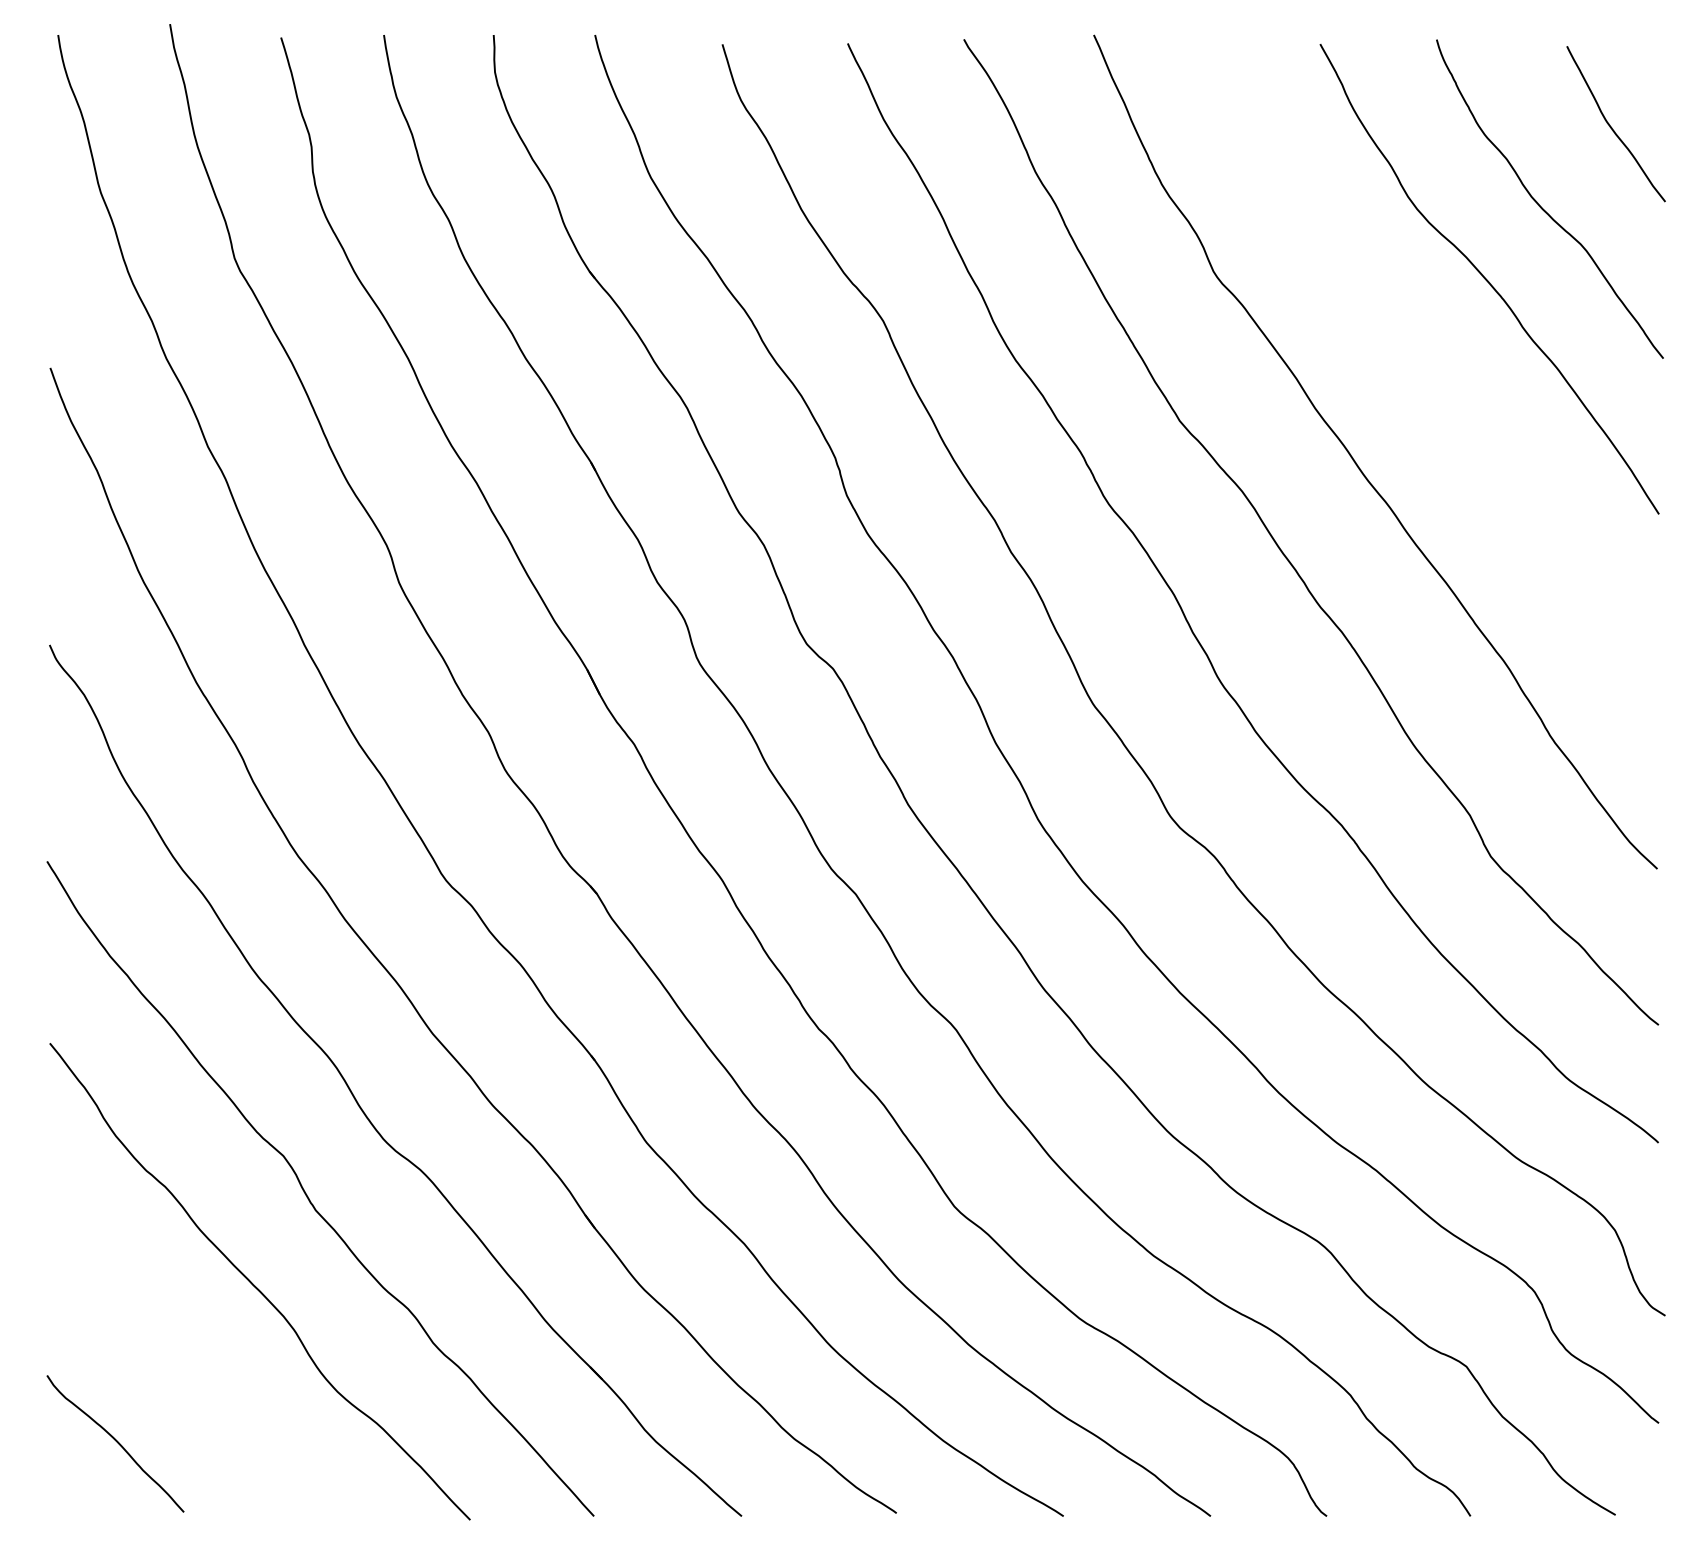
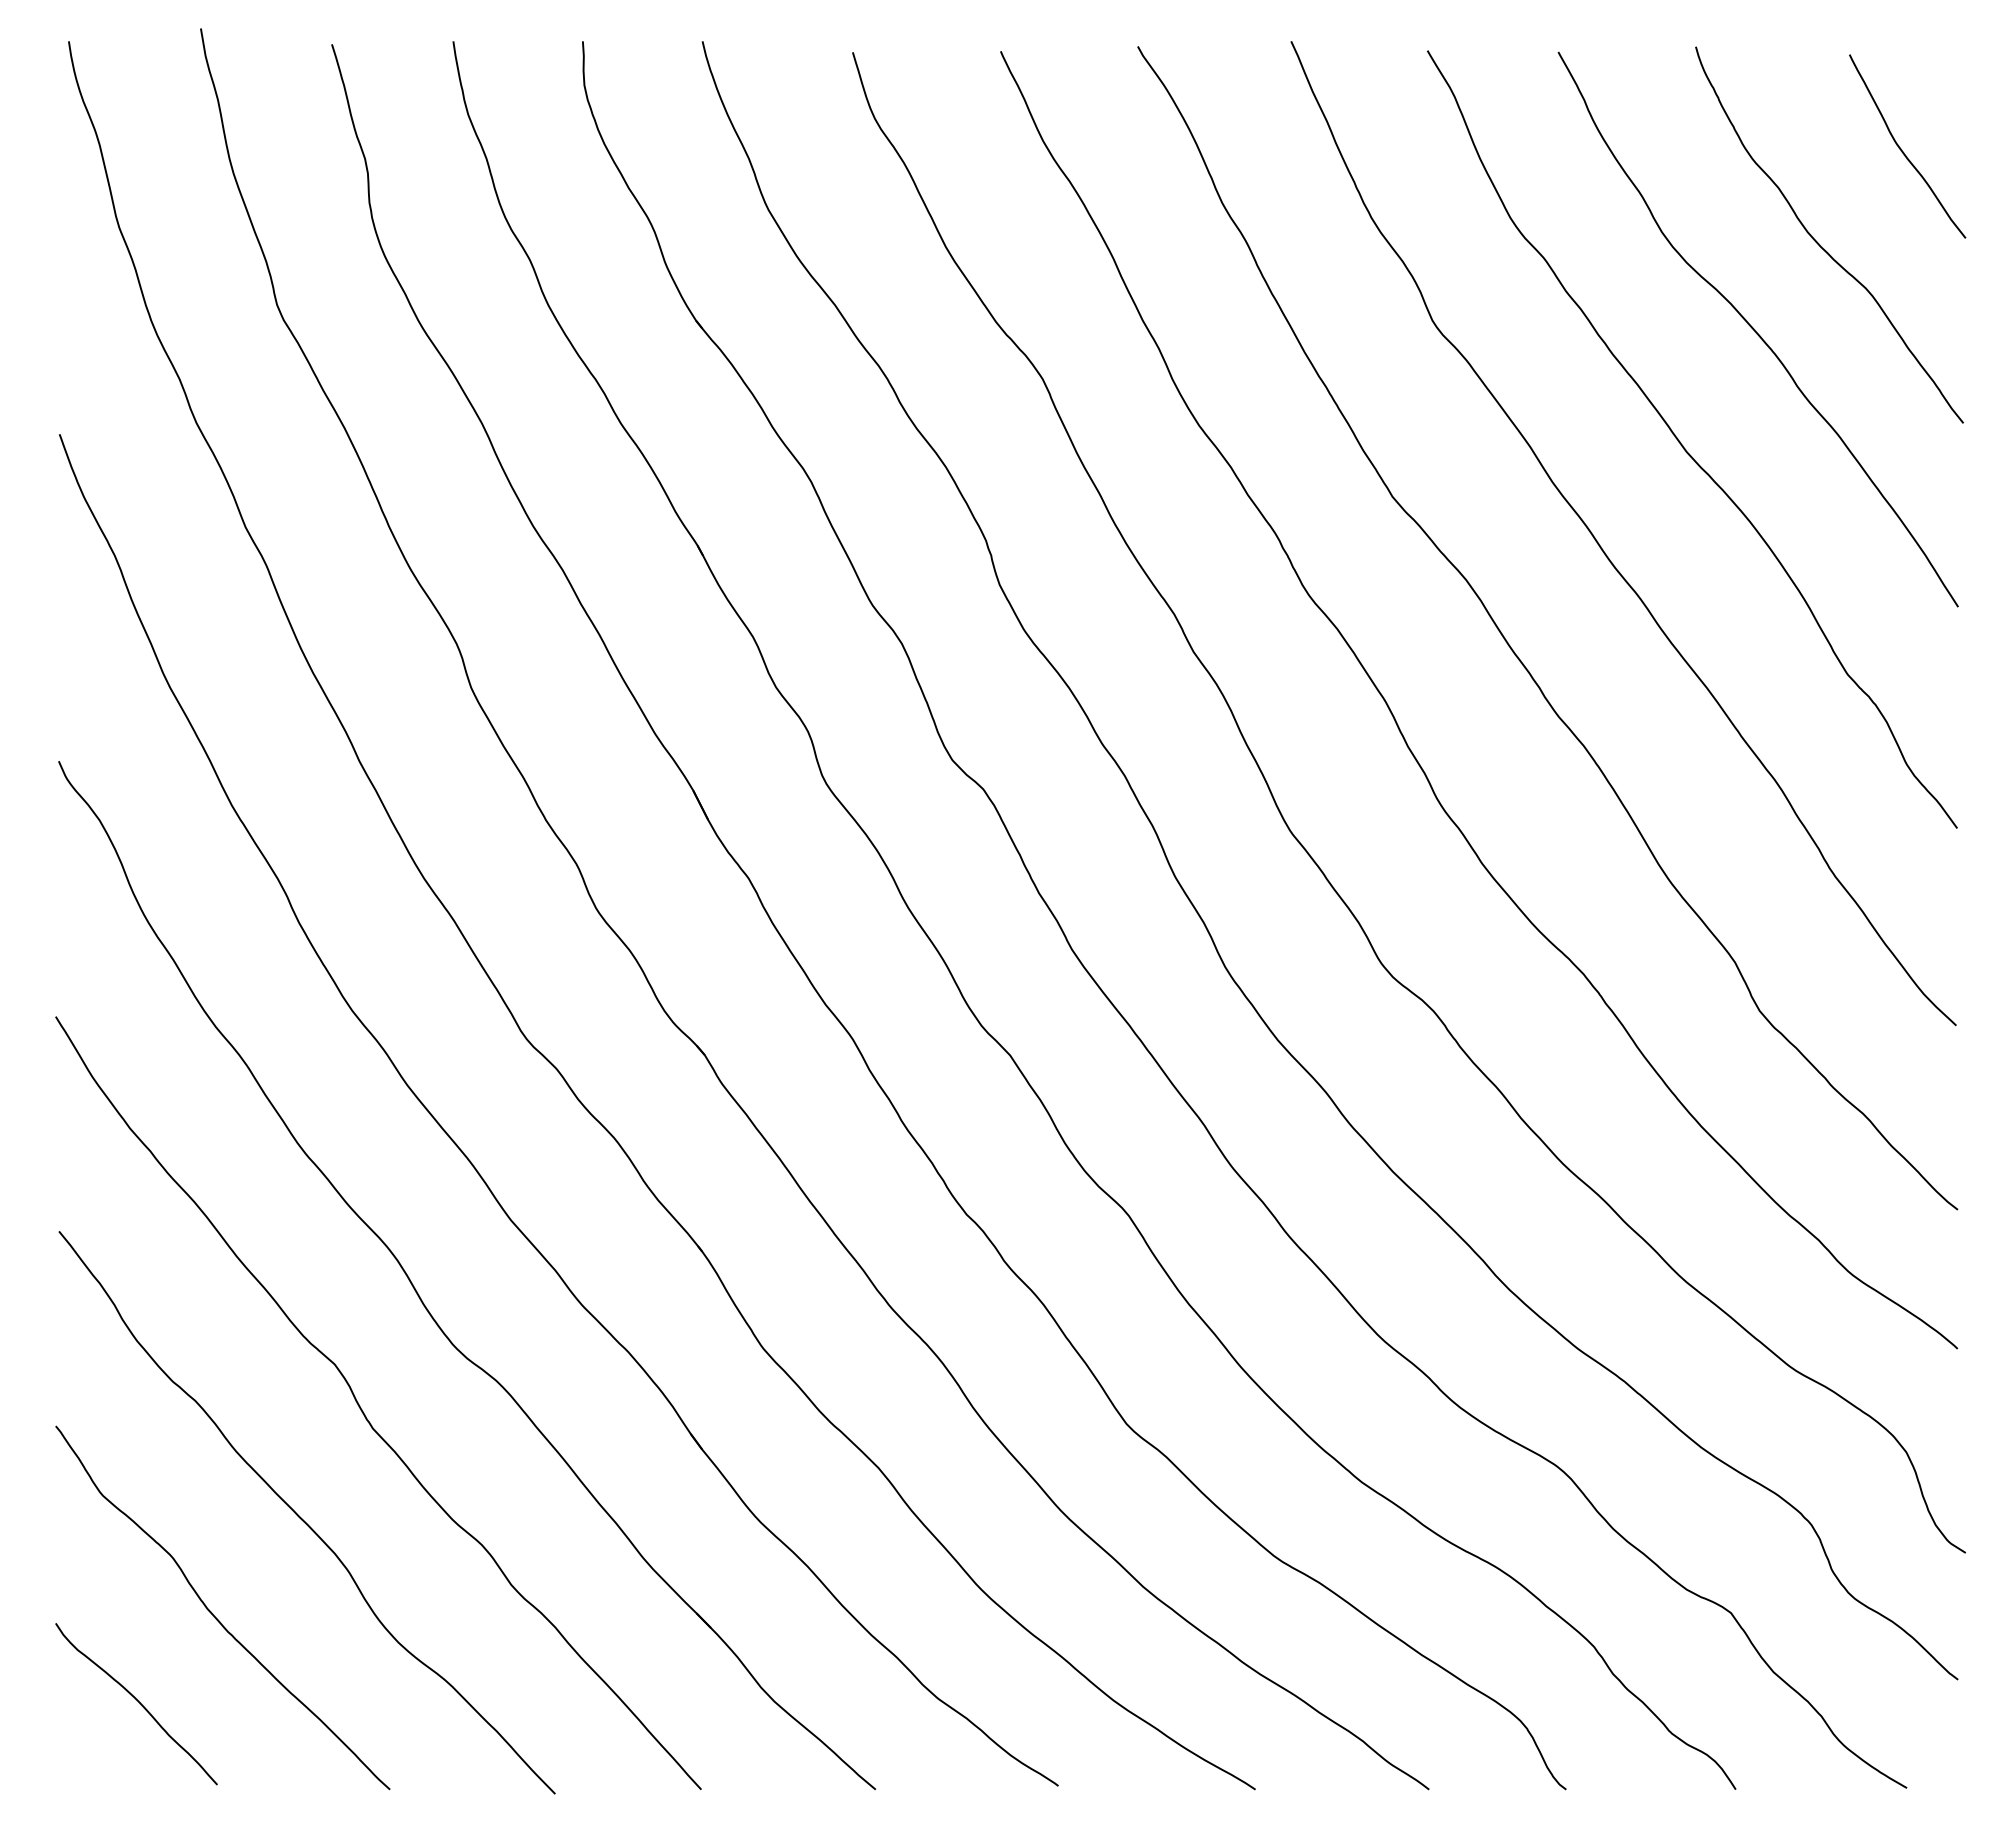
curve: (1426, 377) -> (1683, 445), added
curve: (179, 1366) -> (212, 1612), added

